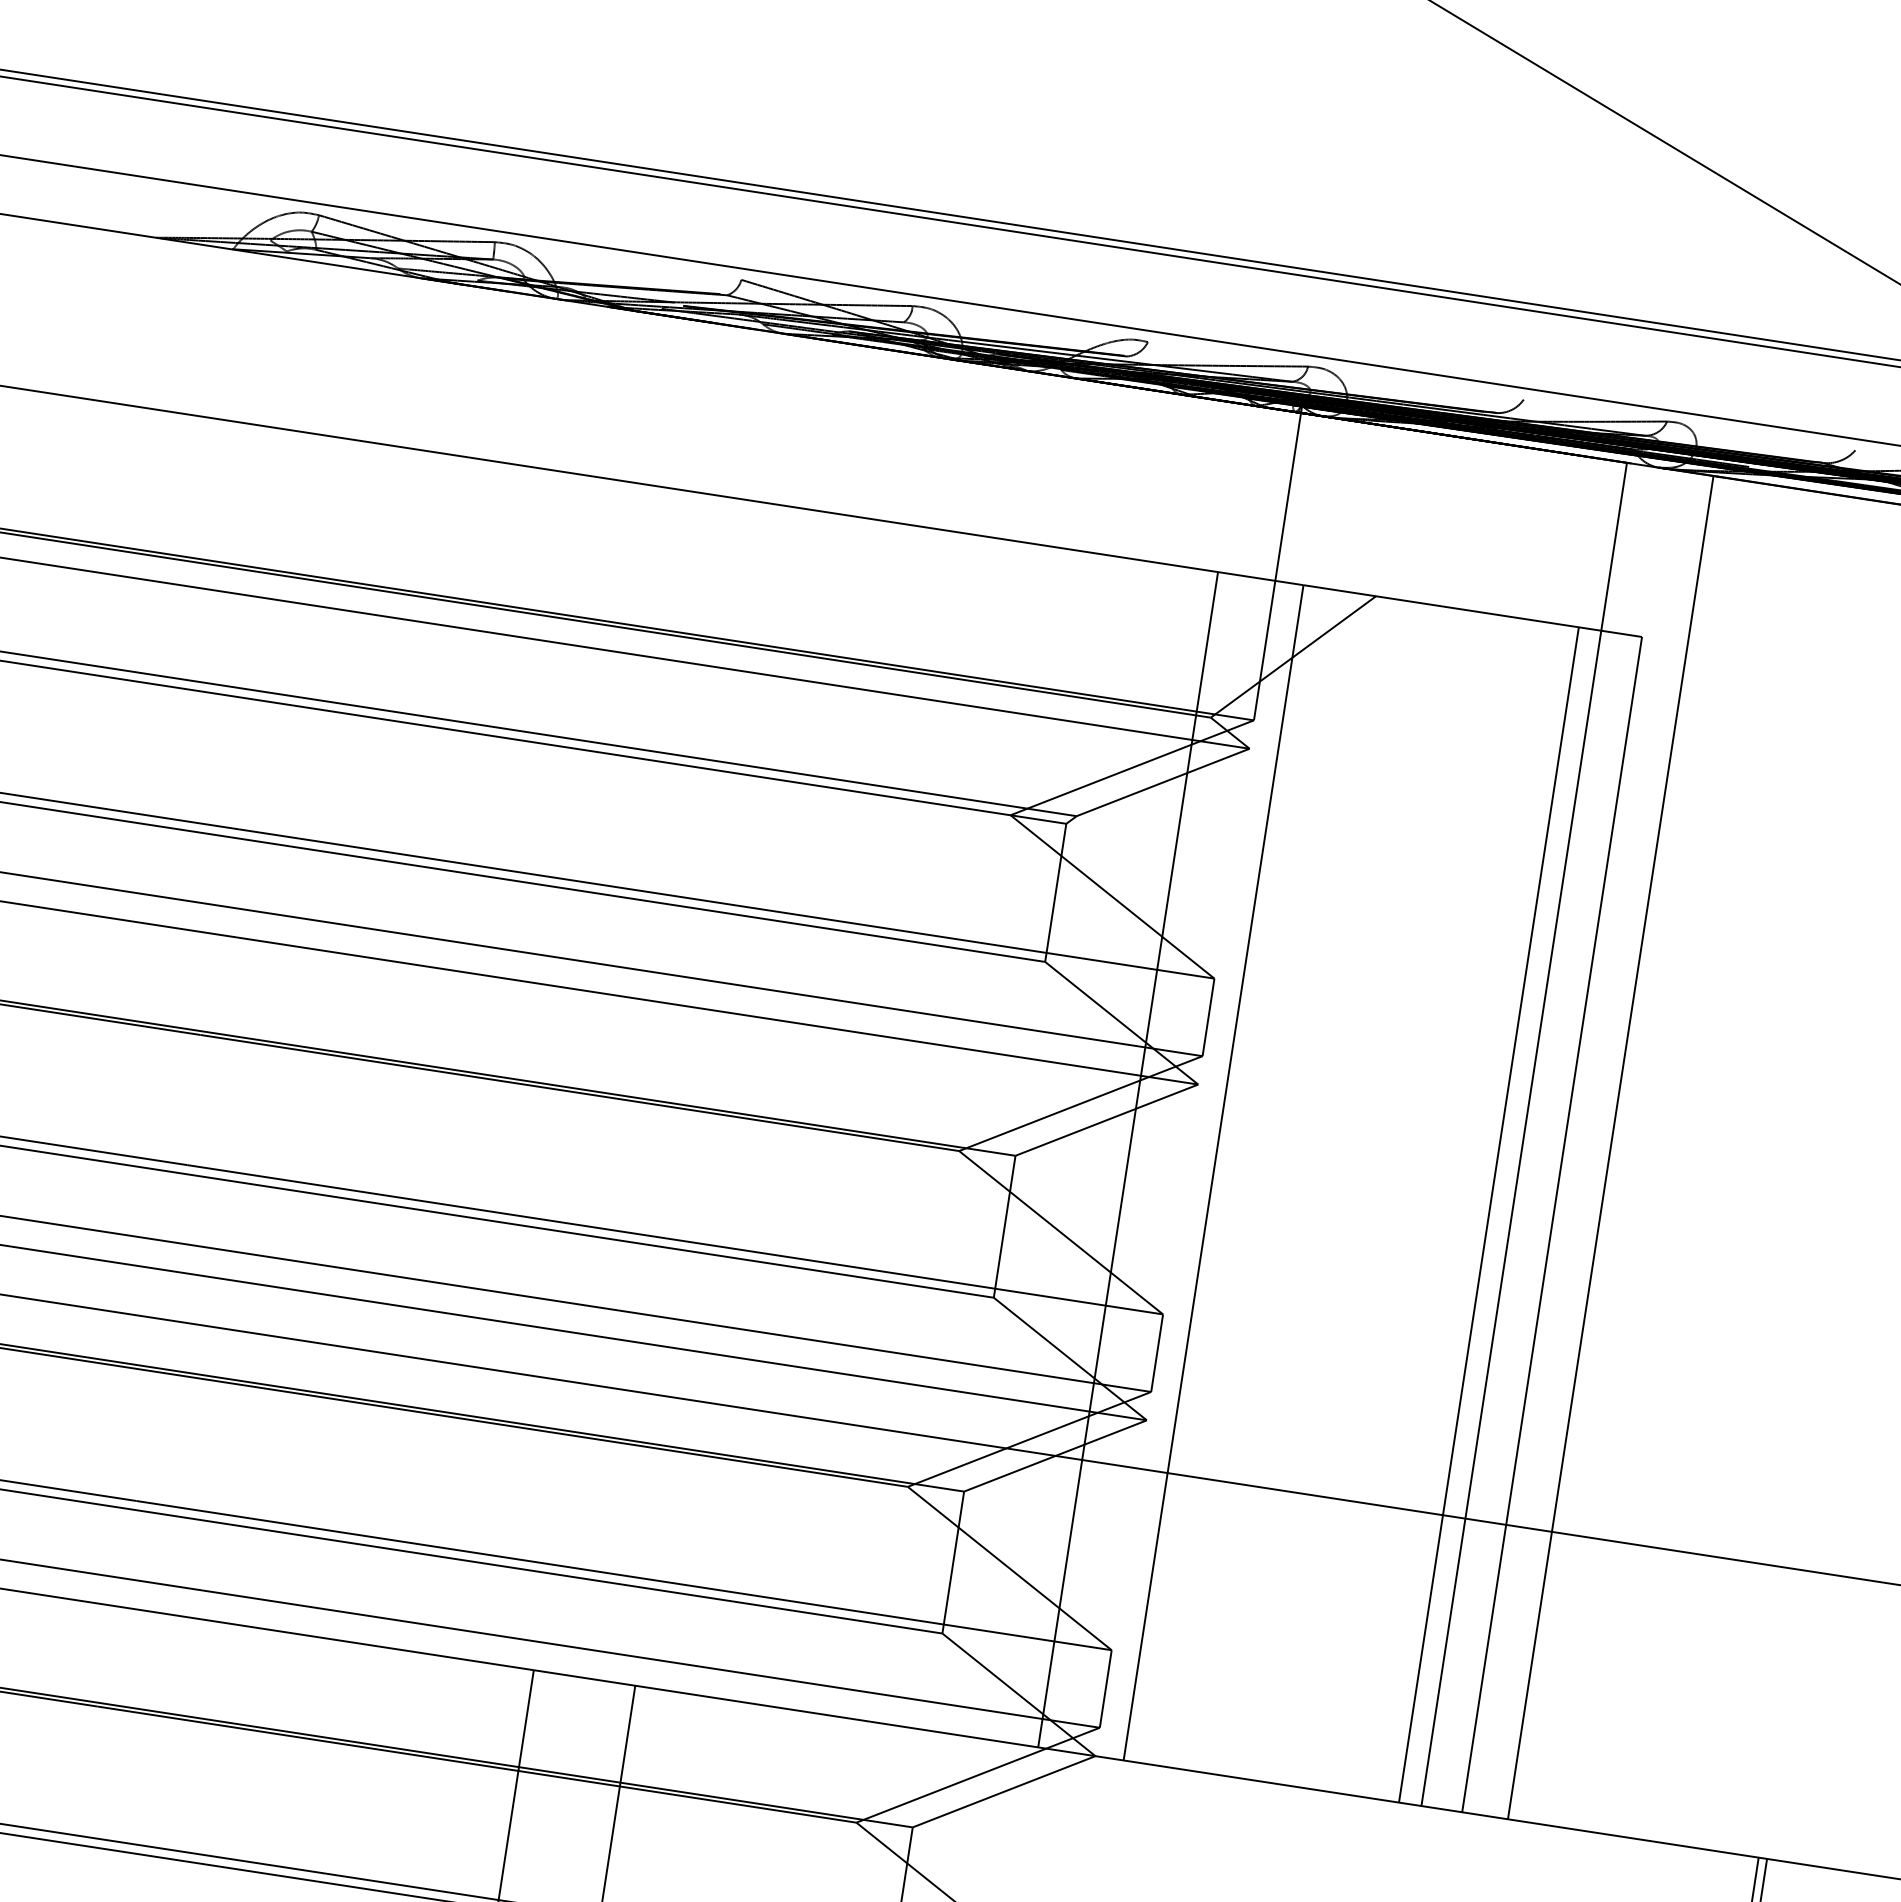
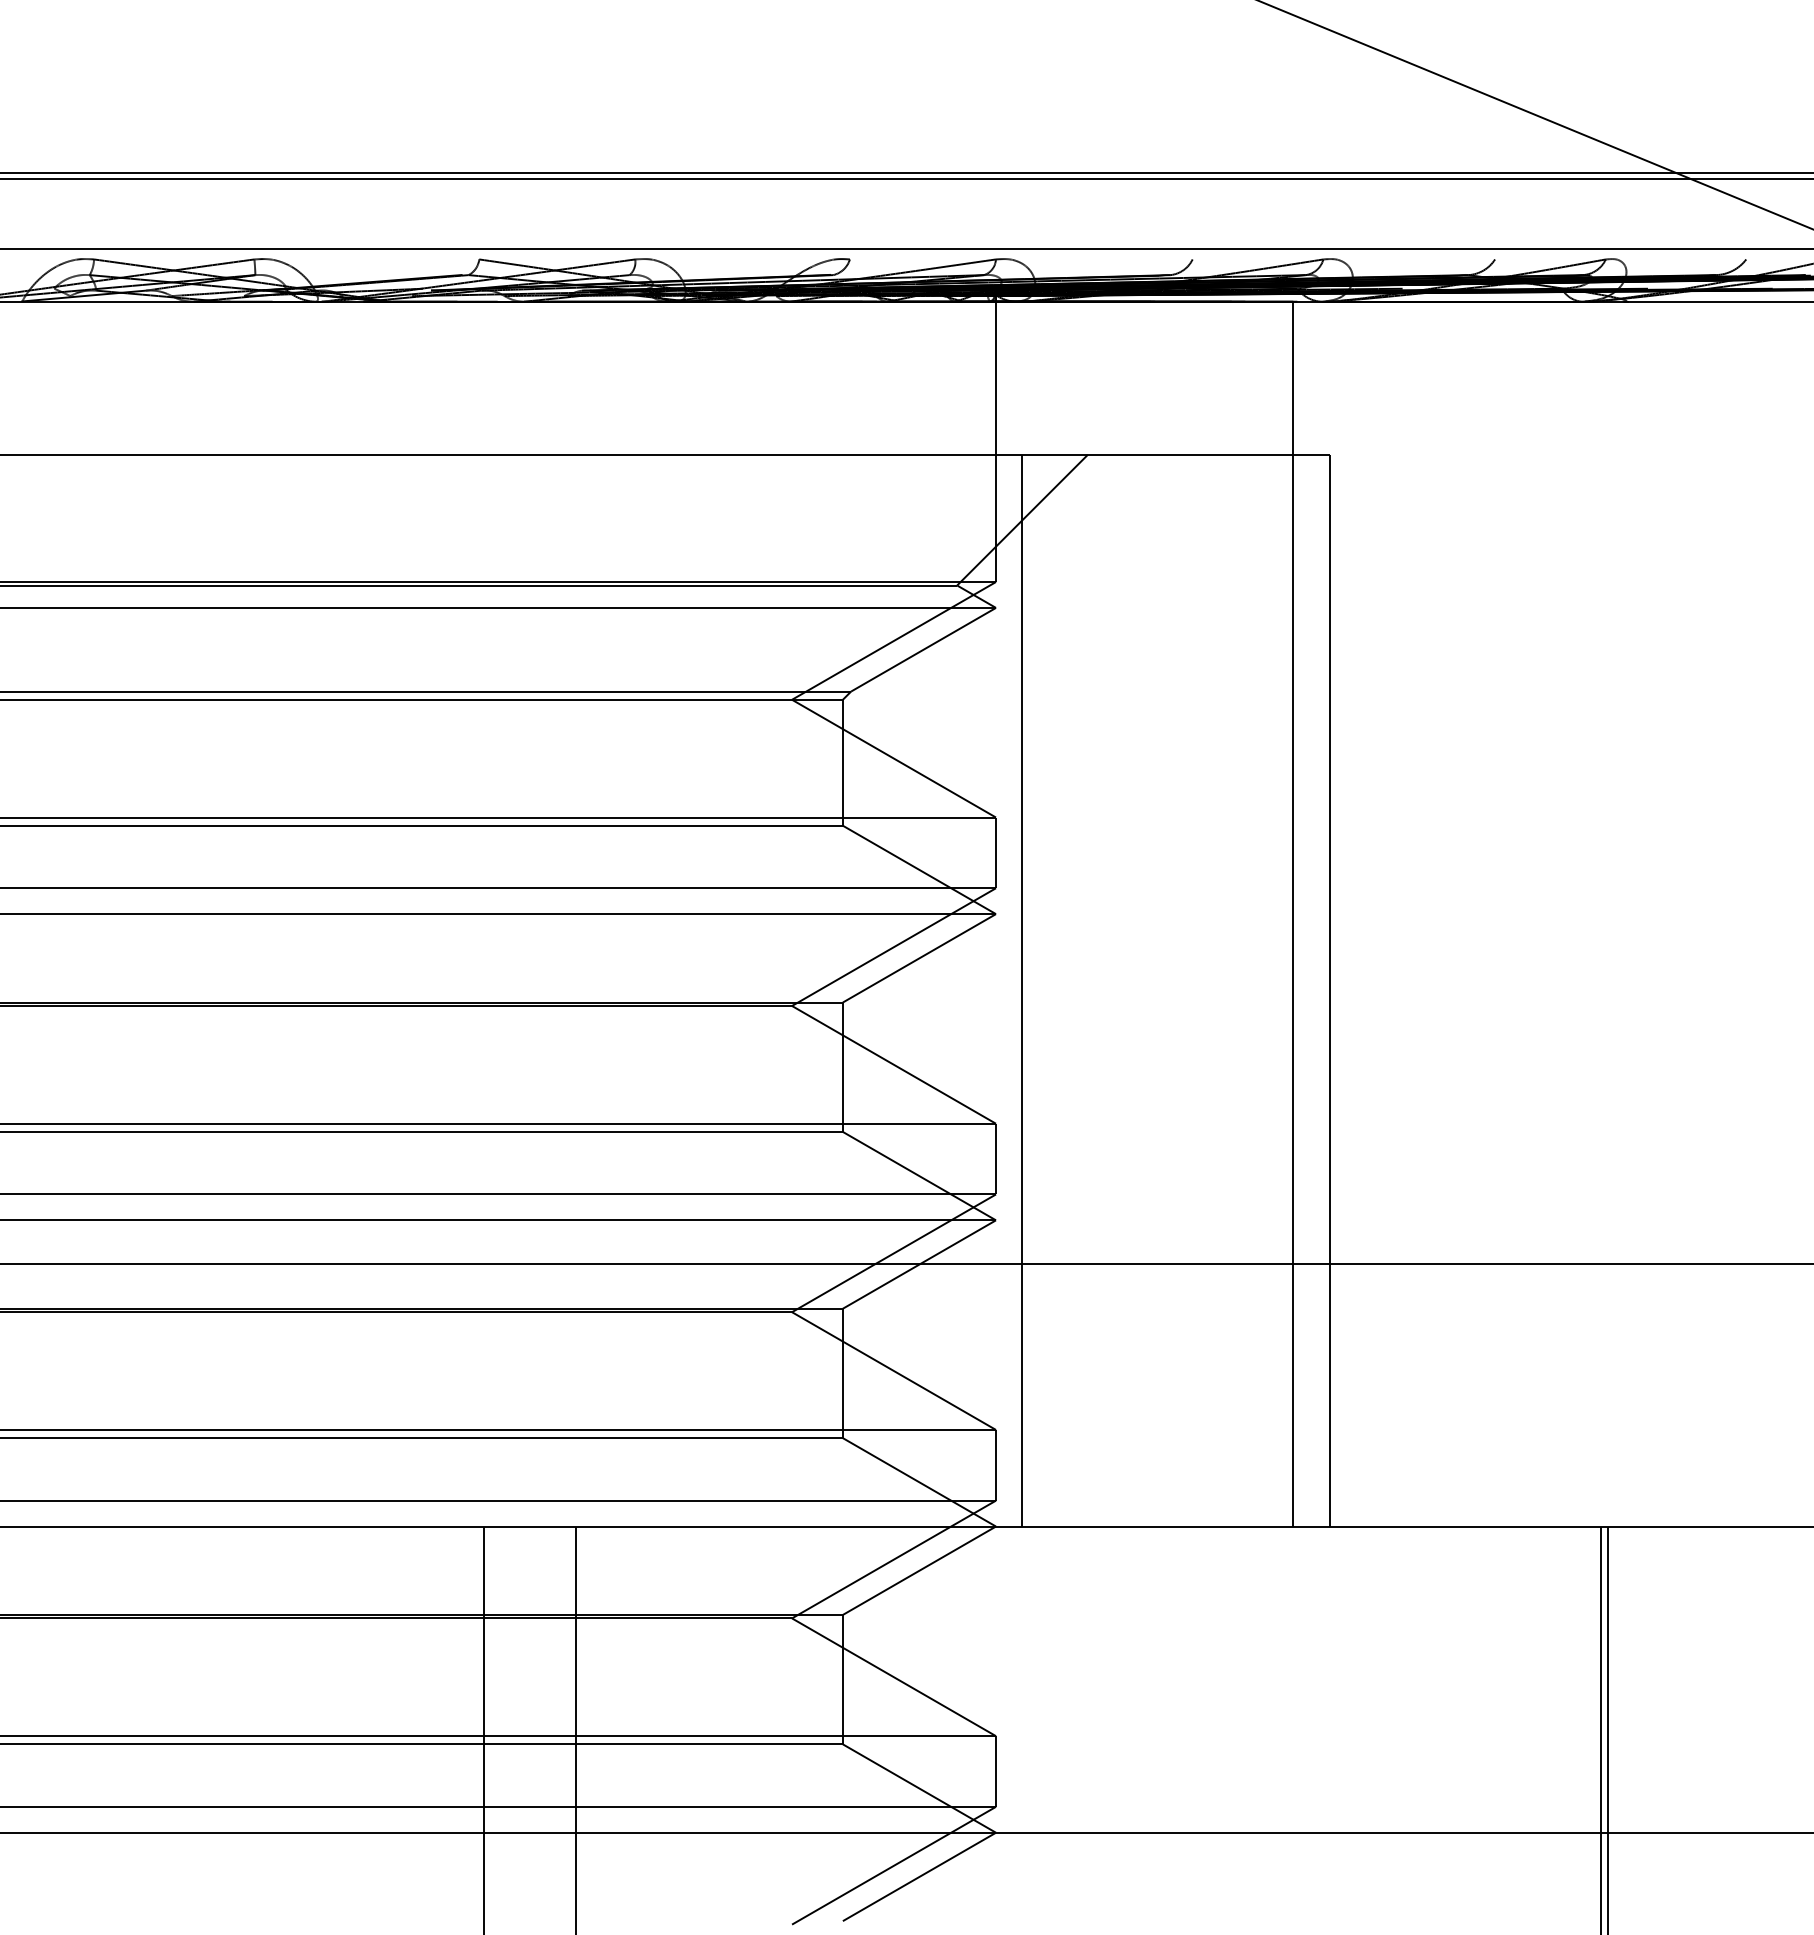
line: (1611, 1147) -> (1372, 913), removed
line: (1127, 1159) -> (943, 990), removed
line: (1488, 1214) -> (1272, 990), removed

